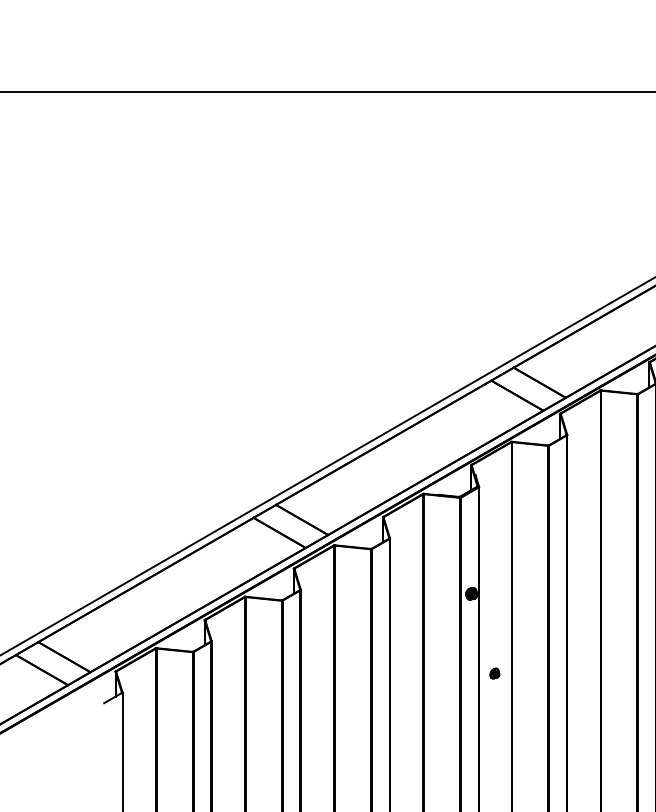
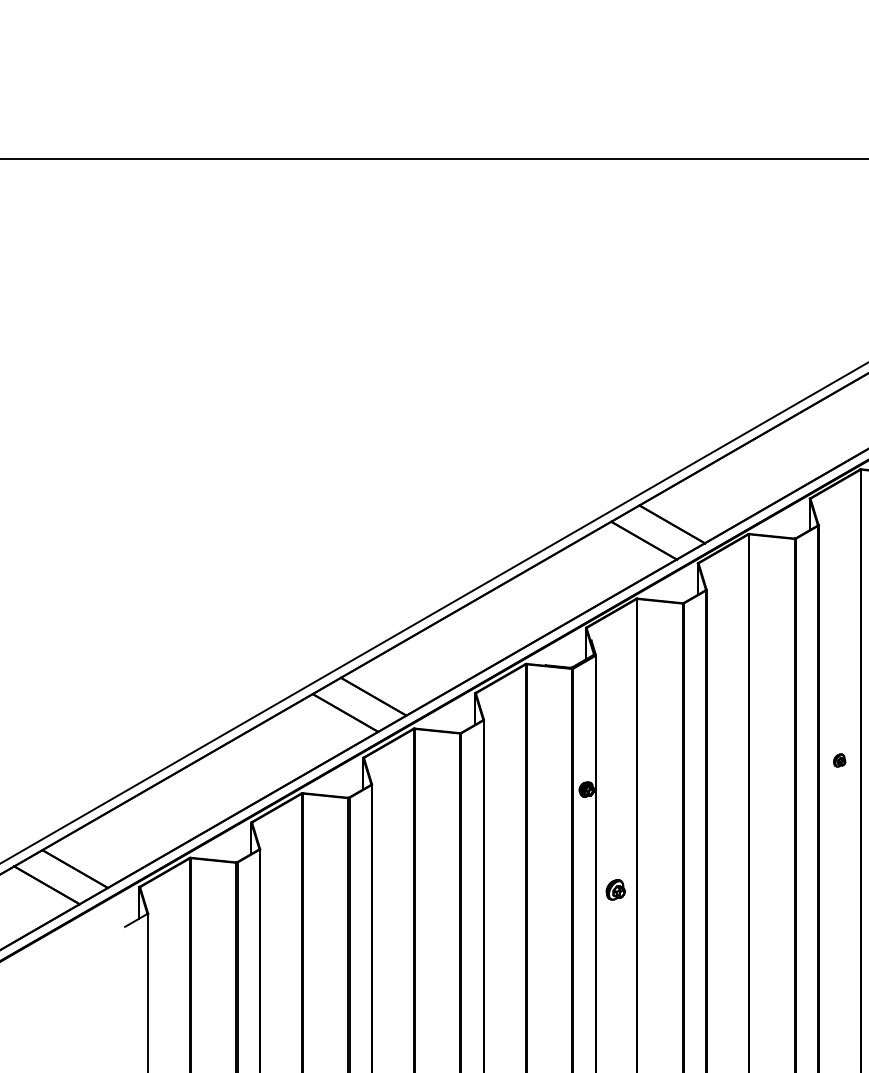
part: (494, 673) -> (615, 889), size x1.6

